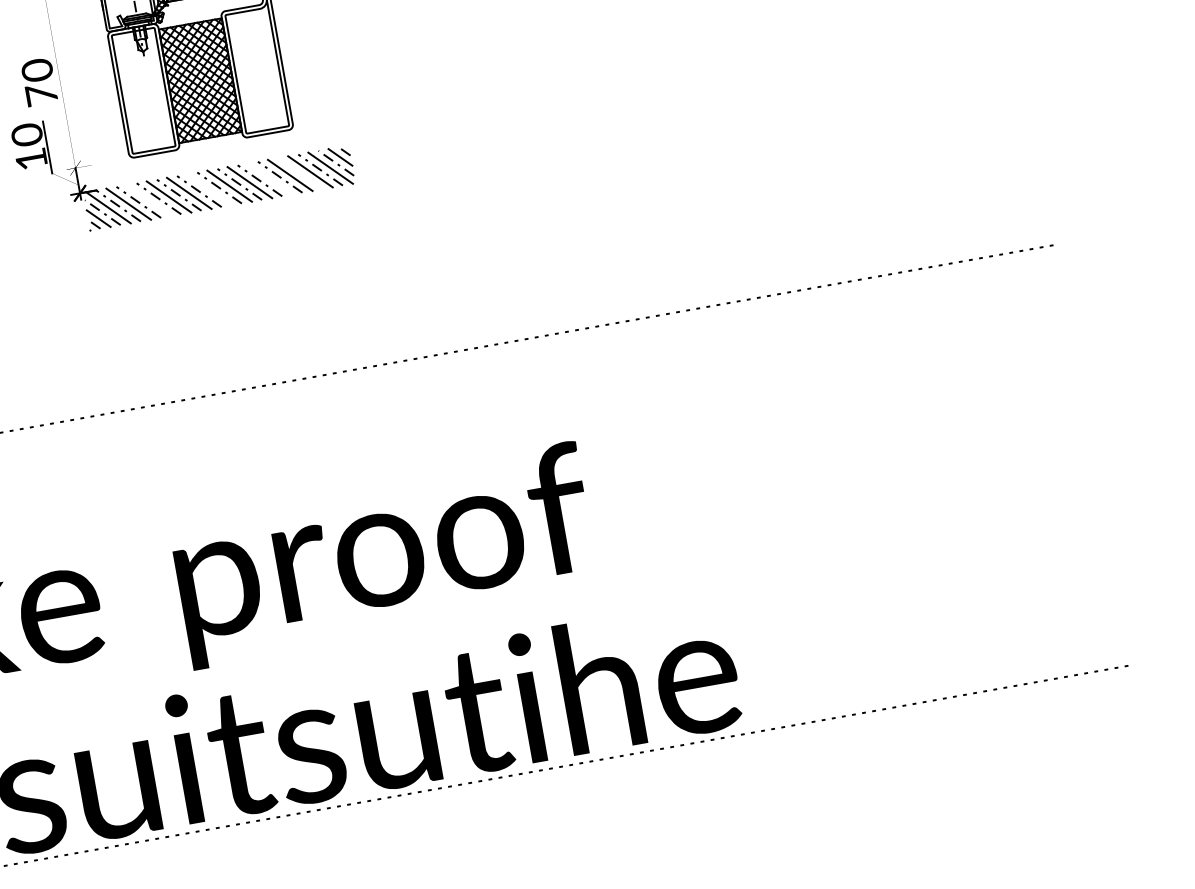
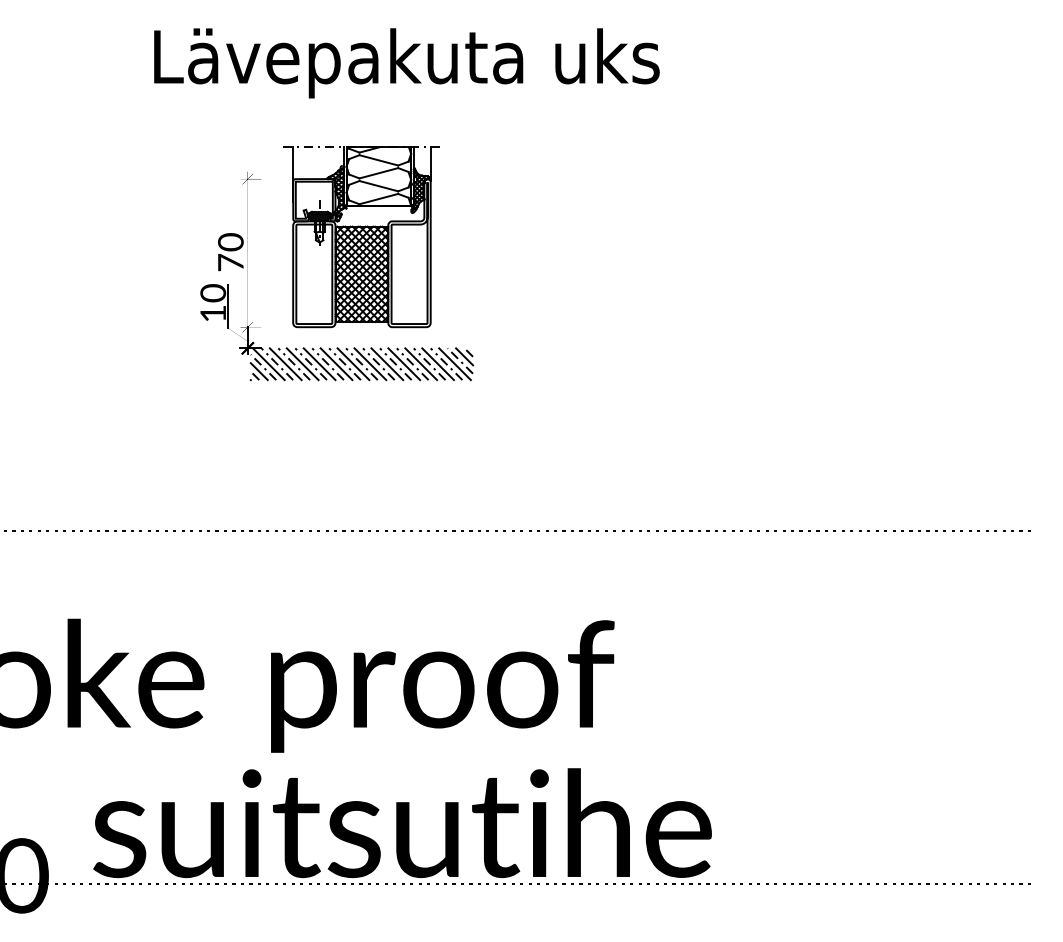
line: (300, 174) -> (429, 364), added
line: (270, 179) -> (404, 364), added
line: (209, 190) -> (353, 364), added
line: (148, 200) -> (302, 364), added

